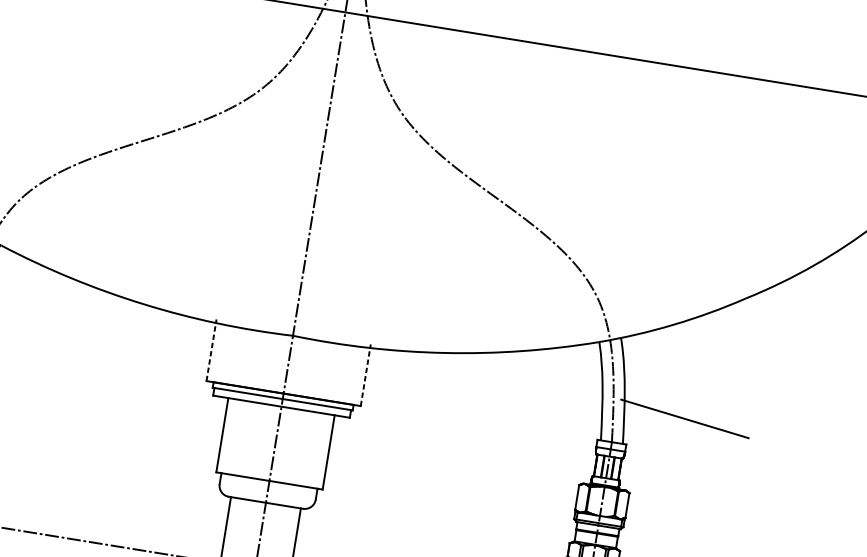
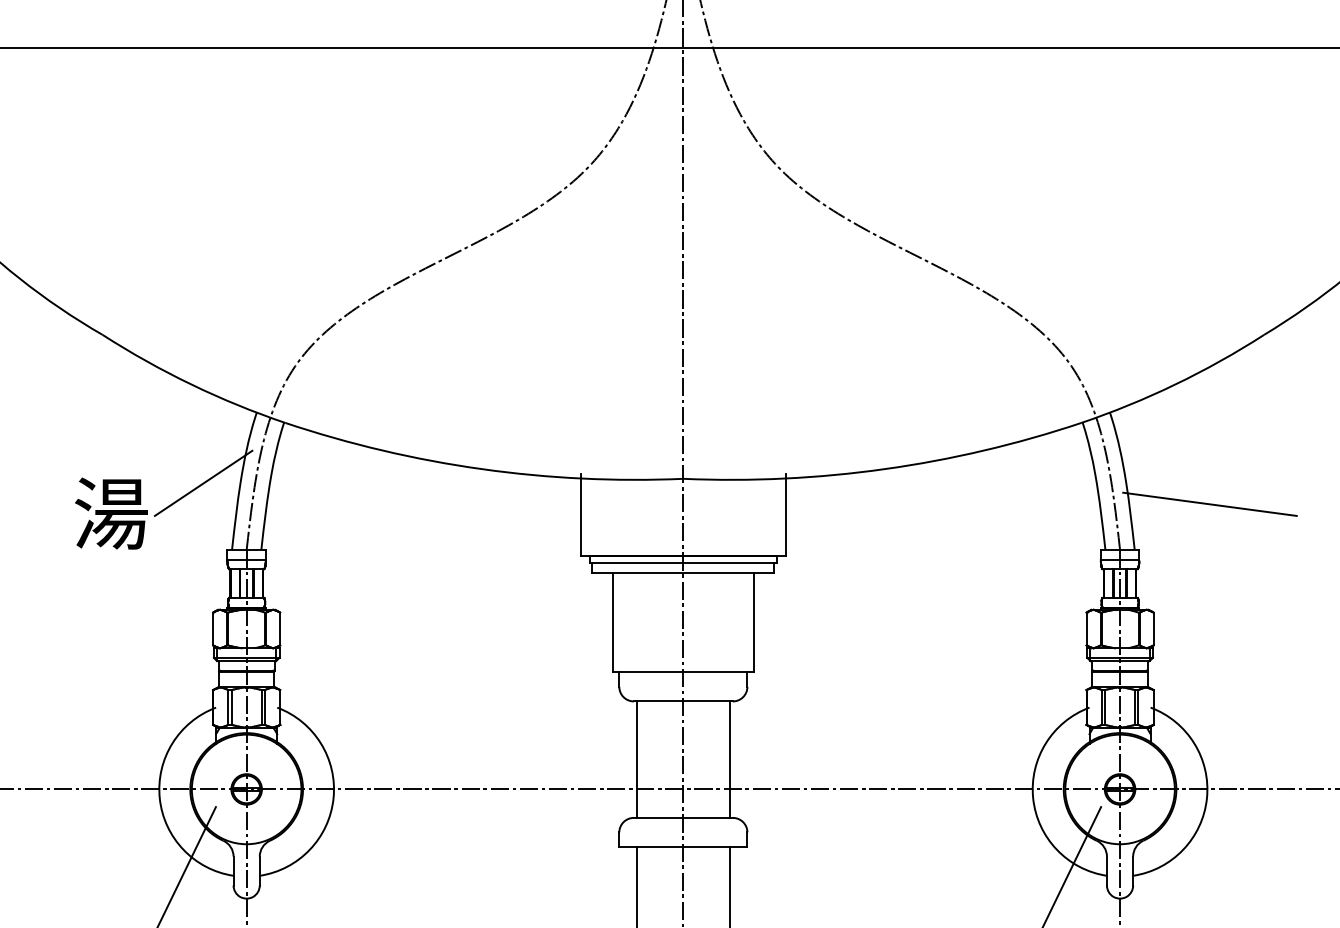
line: (211, 350) -> (580, 514), dashed -> solid
line: (366, 375) -> (786, 514), dashed -> solid

